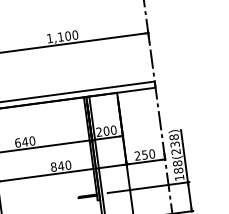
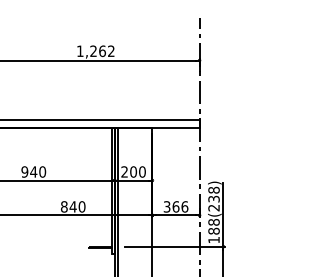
text: (68, 36) -> (102, 51), 1,100 -> 1,262
text: (17, 142) -> (24, 171), 640 -> 940
text: (144, 154) -> (175, 206), 250 -> 366

